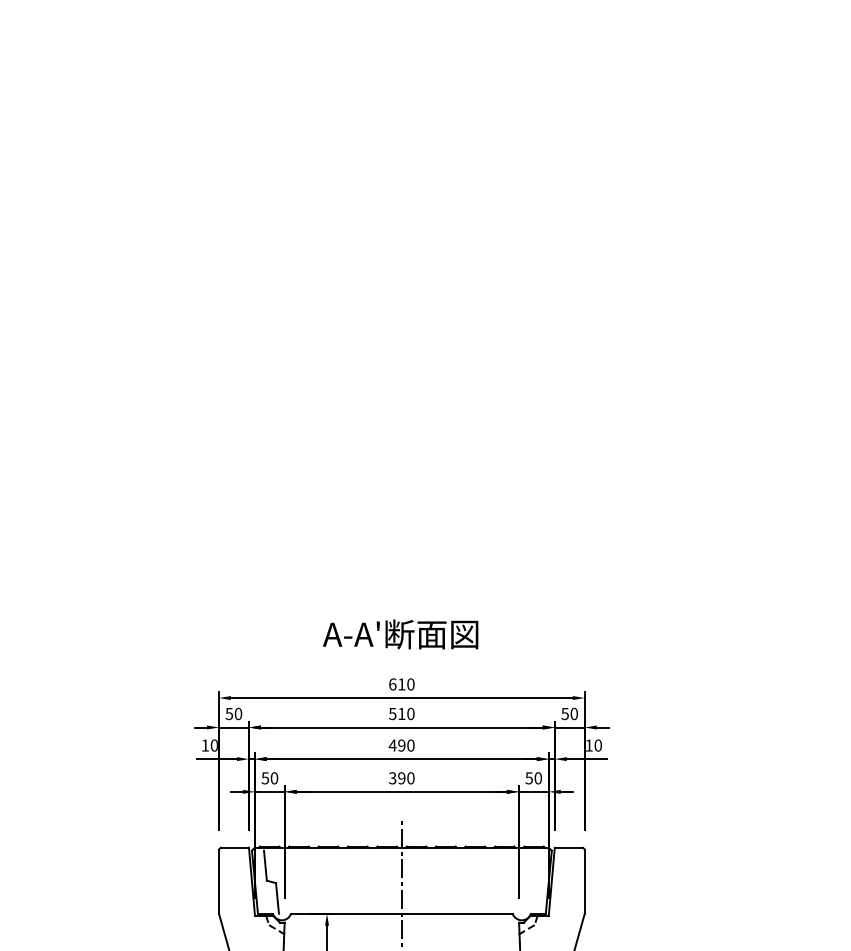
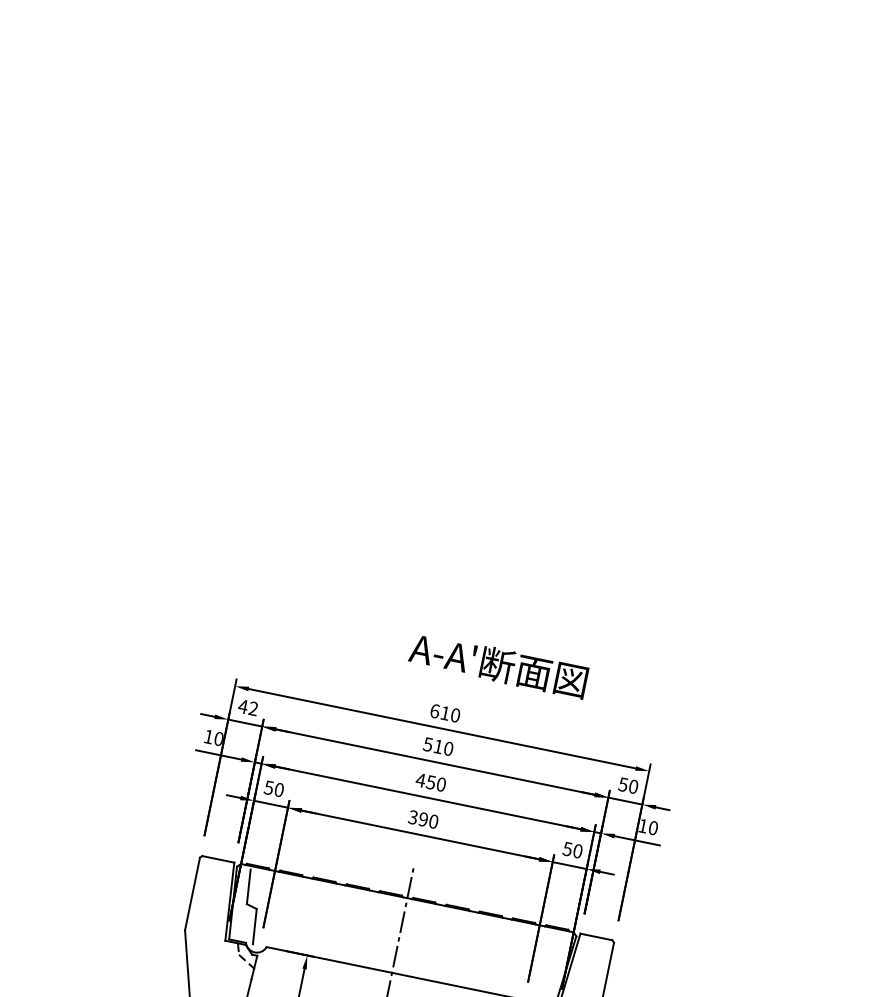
text: (400, 634) -> (498, 665), moved
text: (233, 714) -> (247, 708), 50 -> 42
text: (401, 745) -> (430, 782), 490 -> 450

